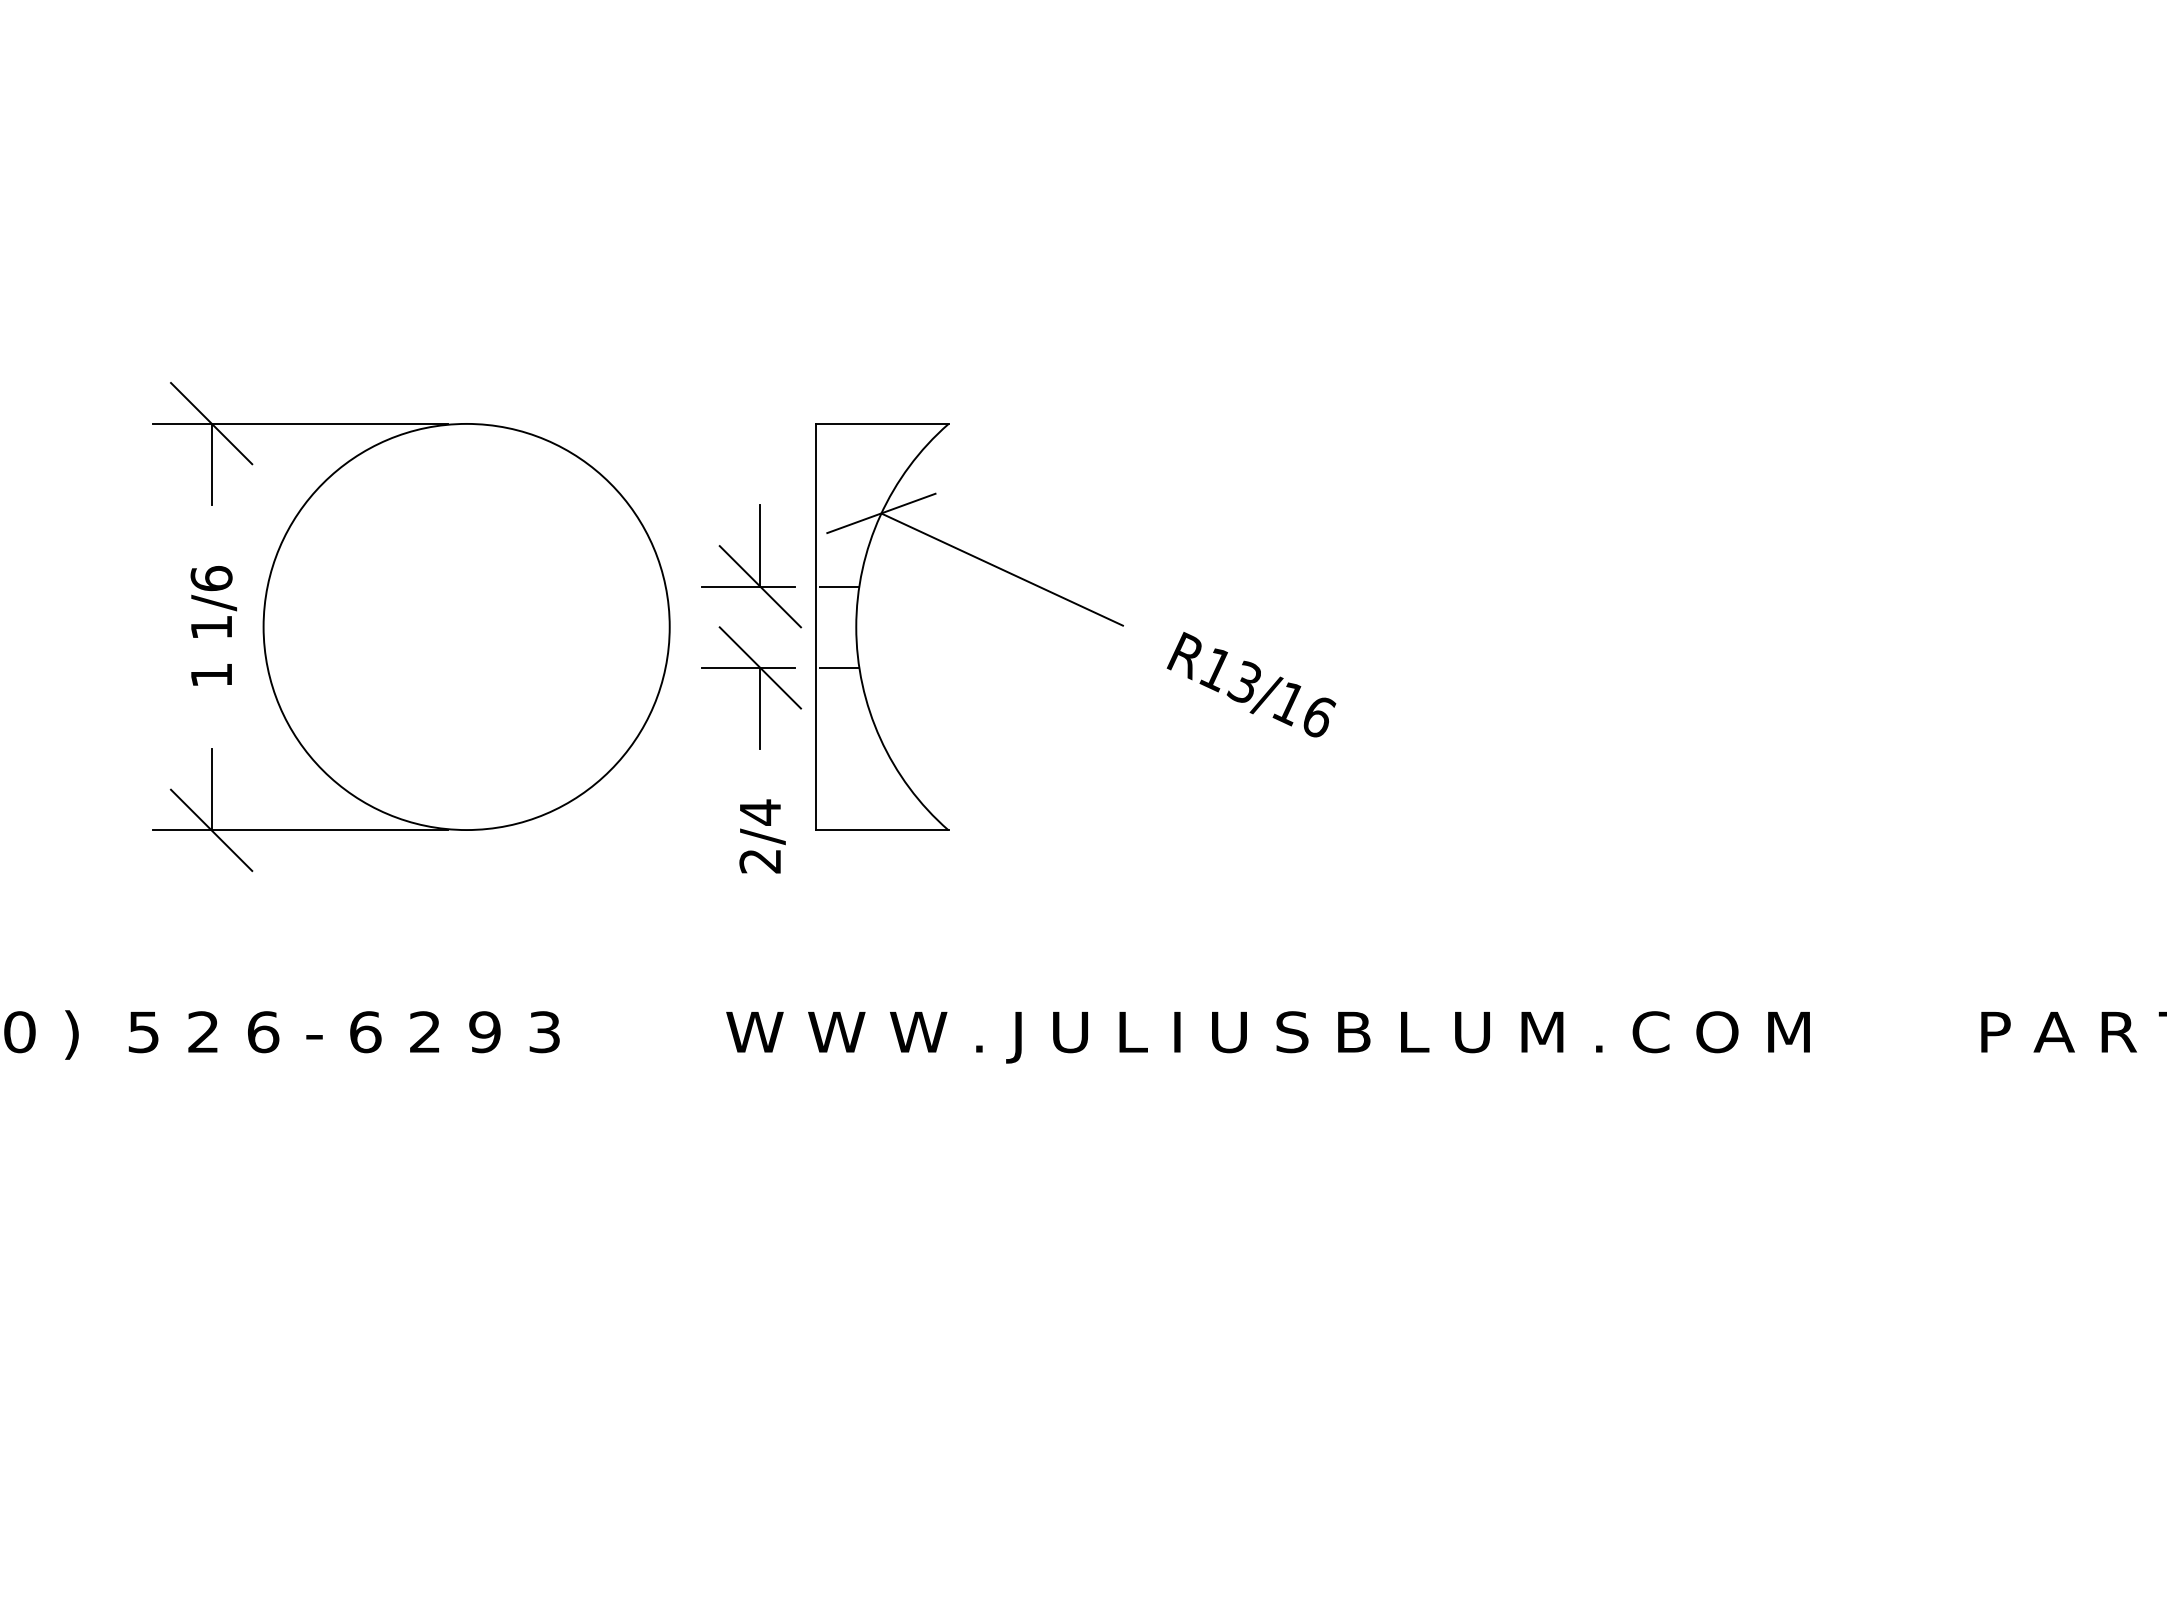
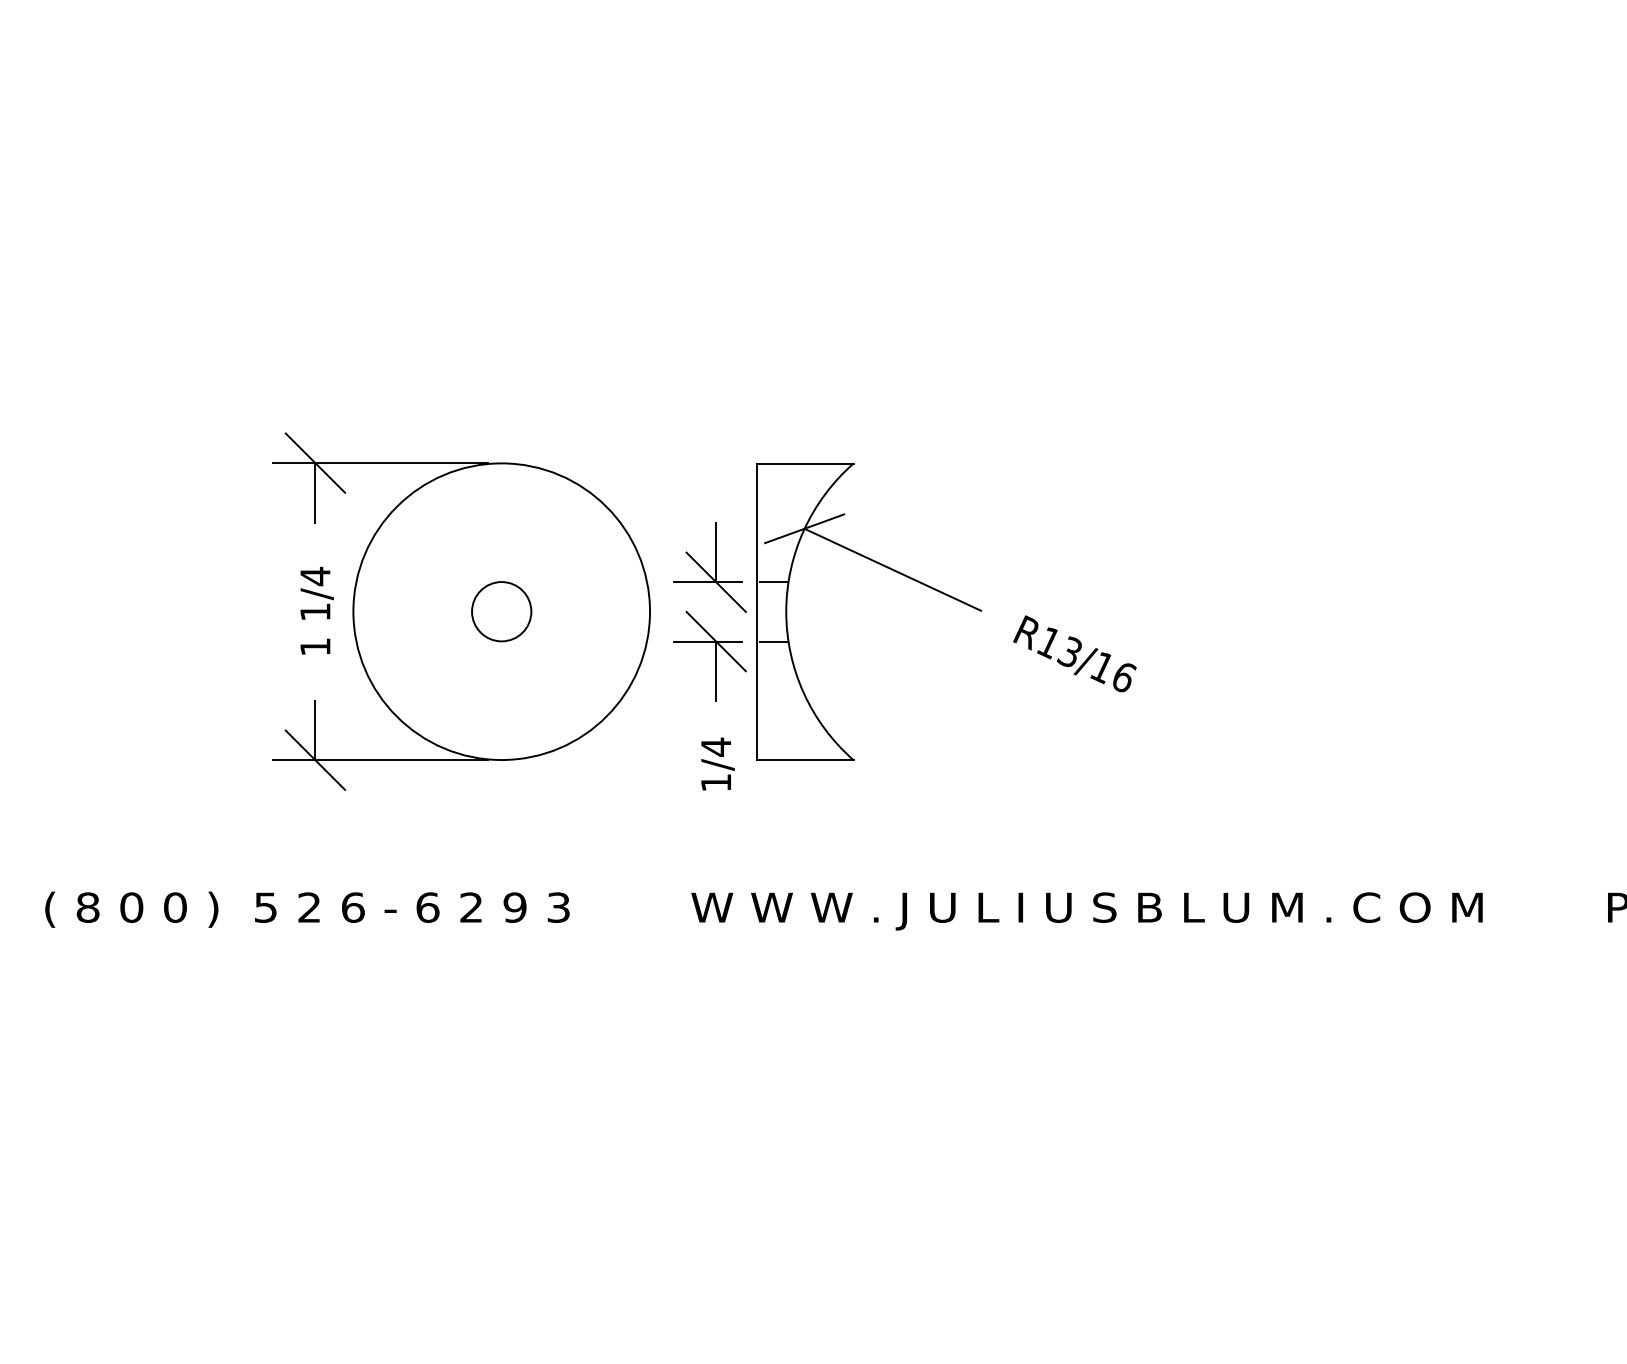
text: (211, 578) -> (315, 576), 1/6 -> 1/4
circle: (466, 626) -> (501, 611), added
text: (759, 860) -> (715, 782), 2/4 -> 1/4

